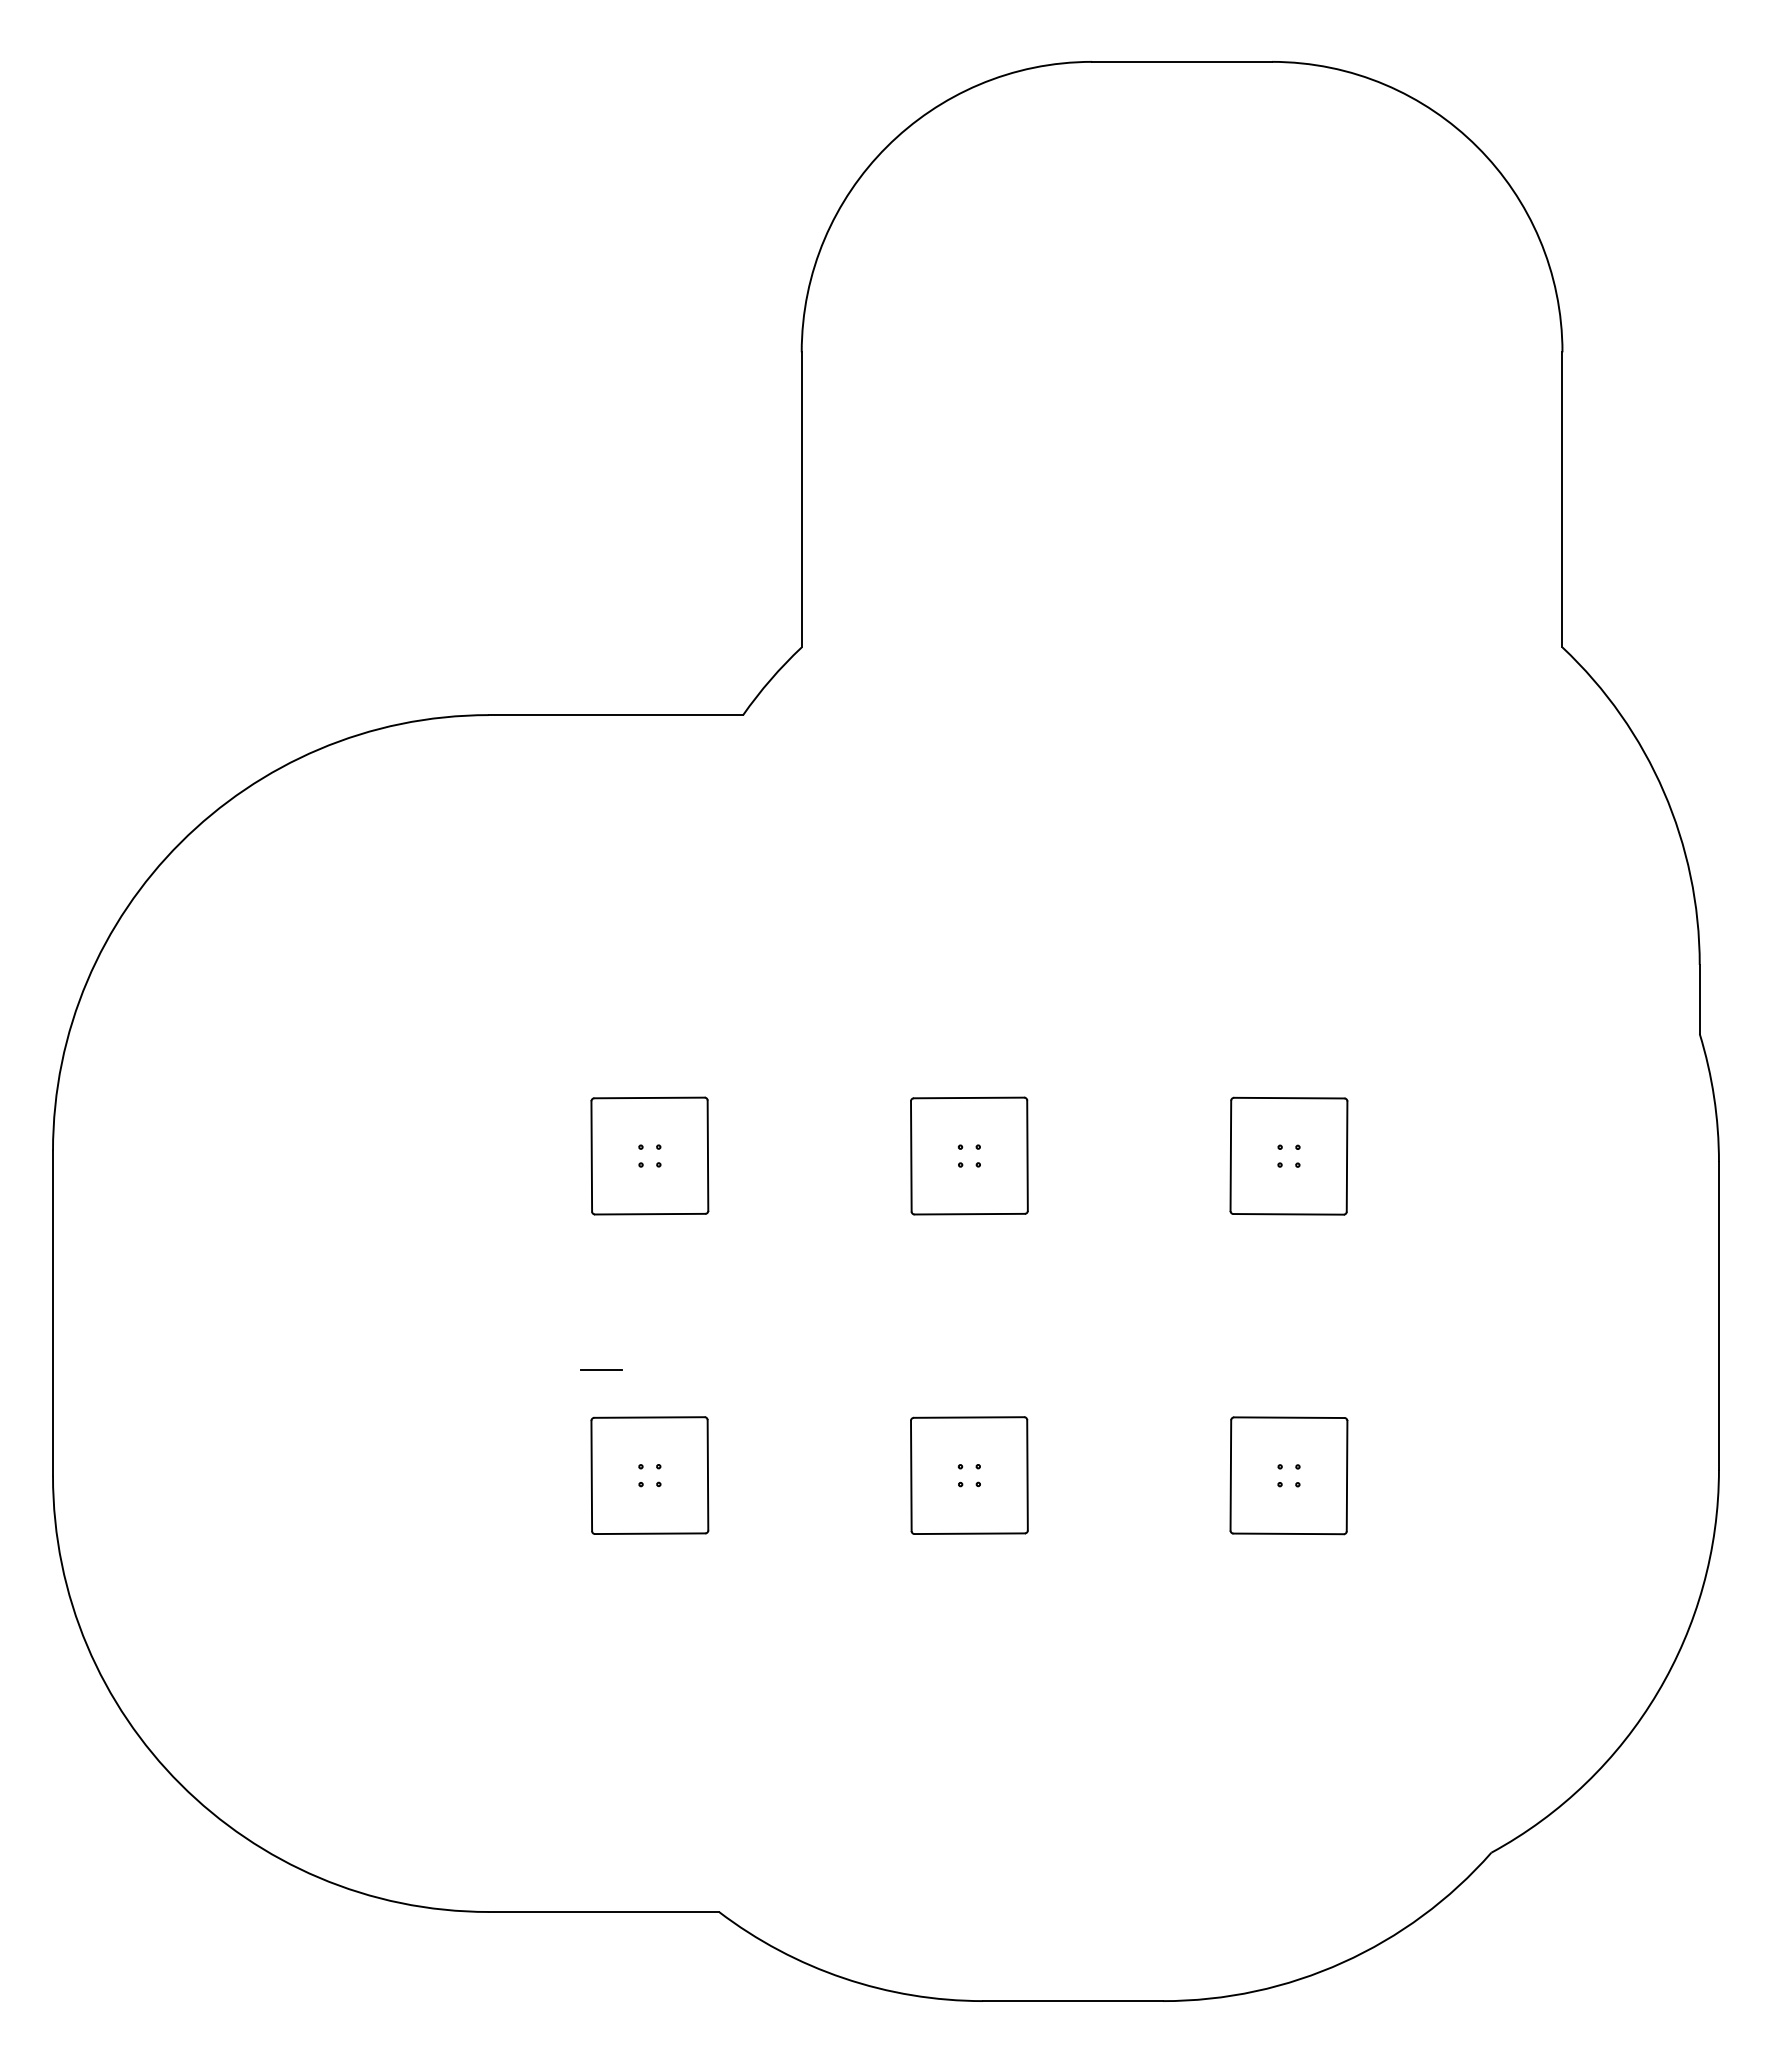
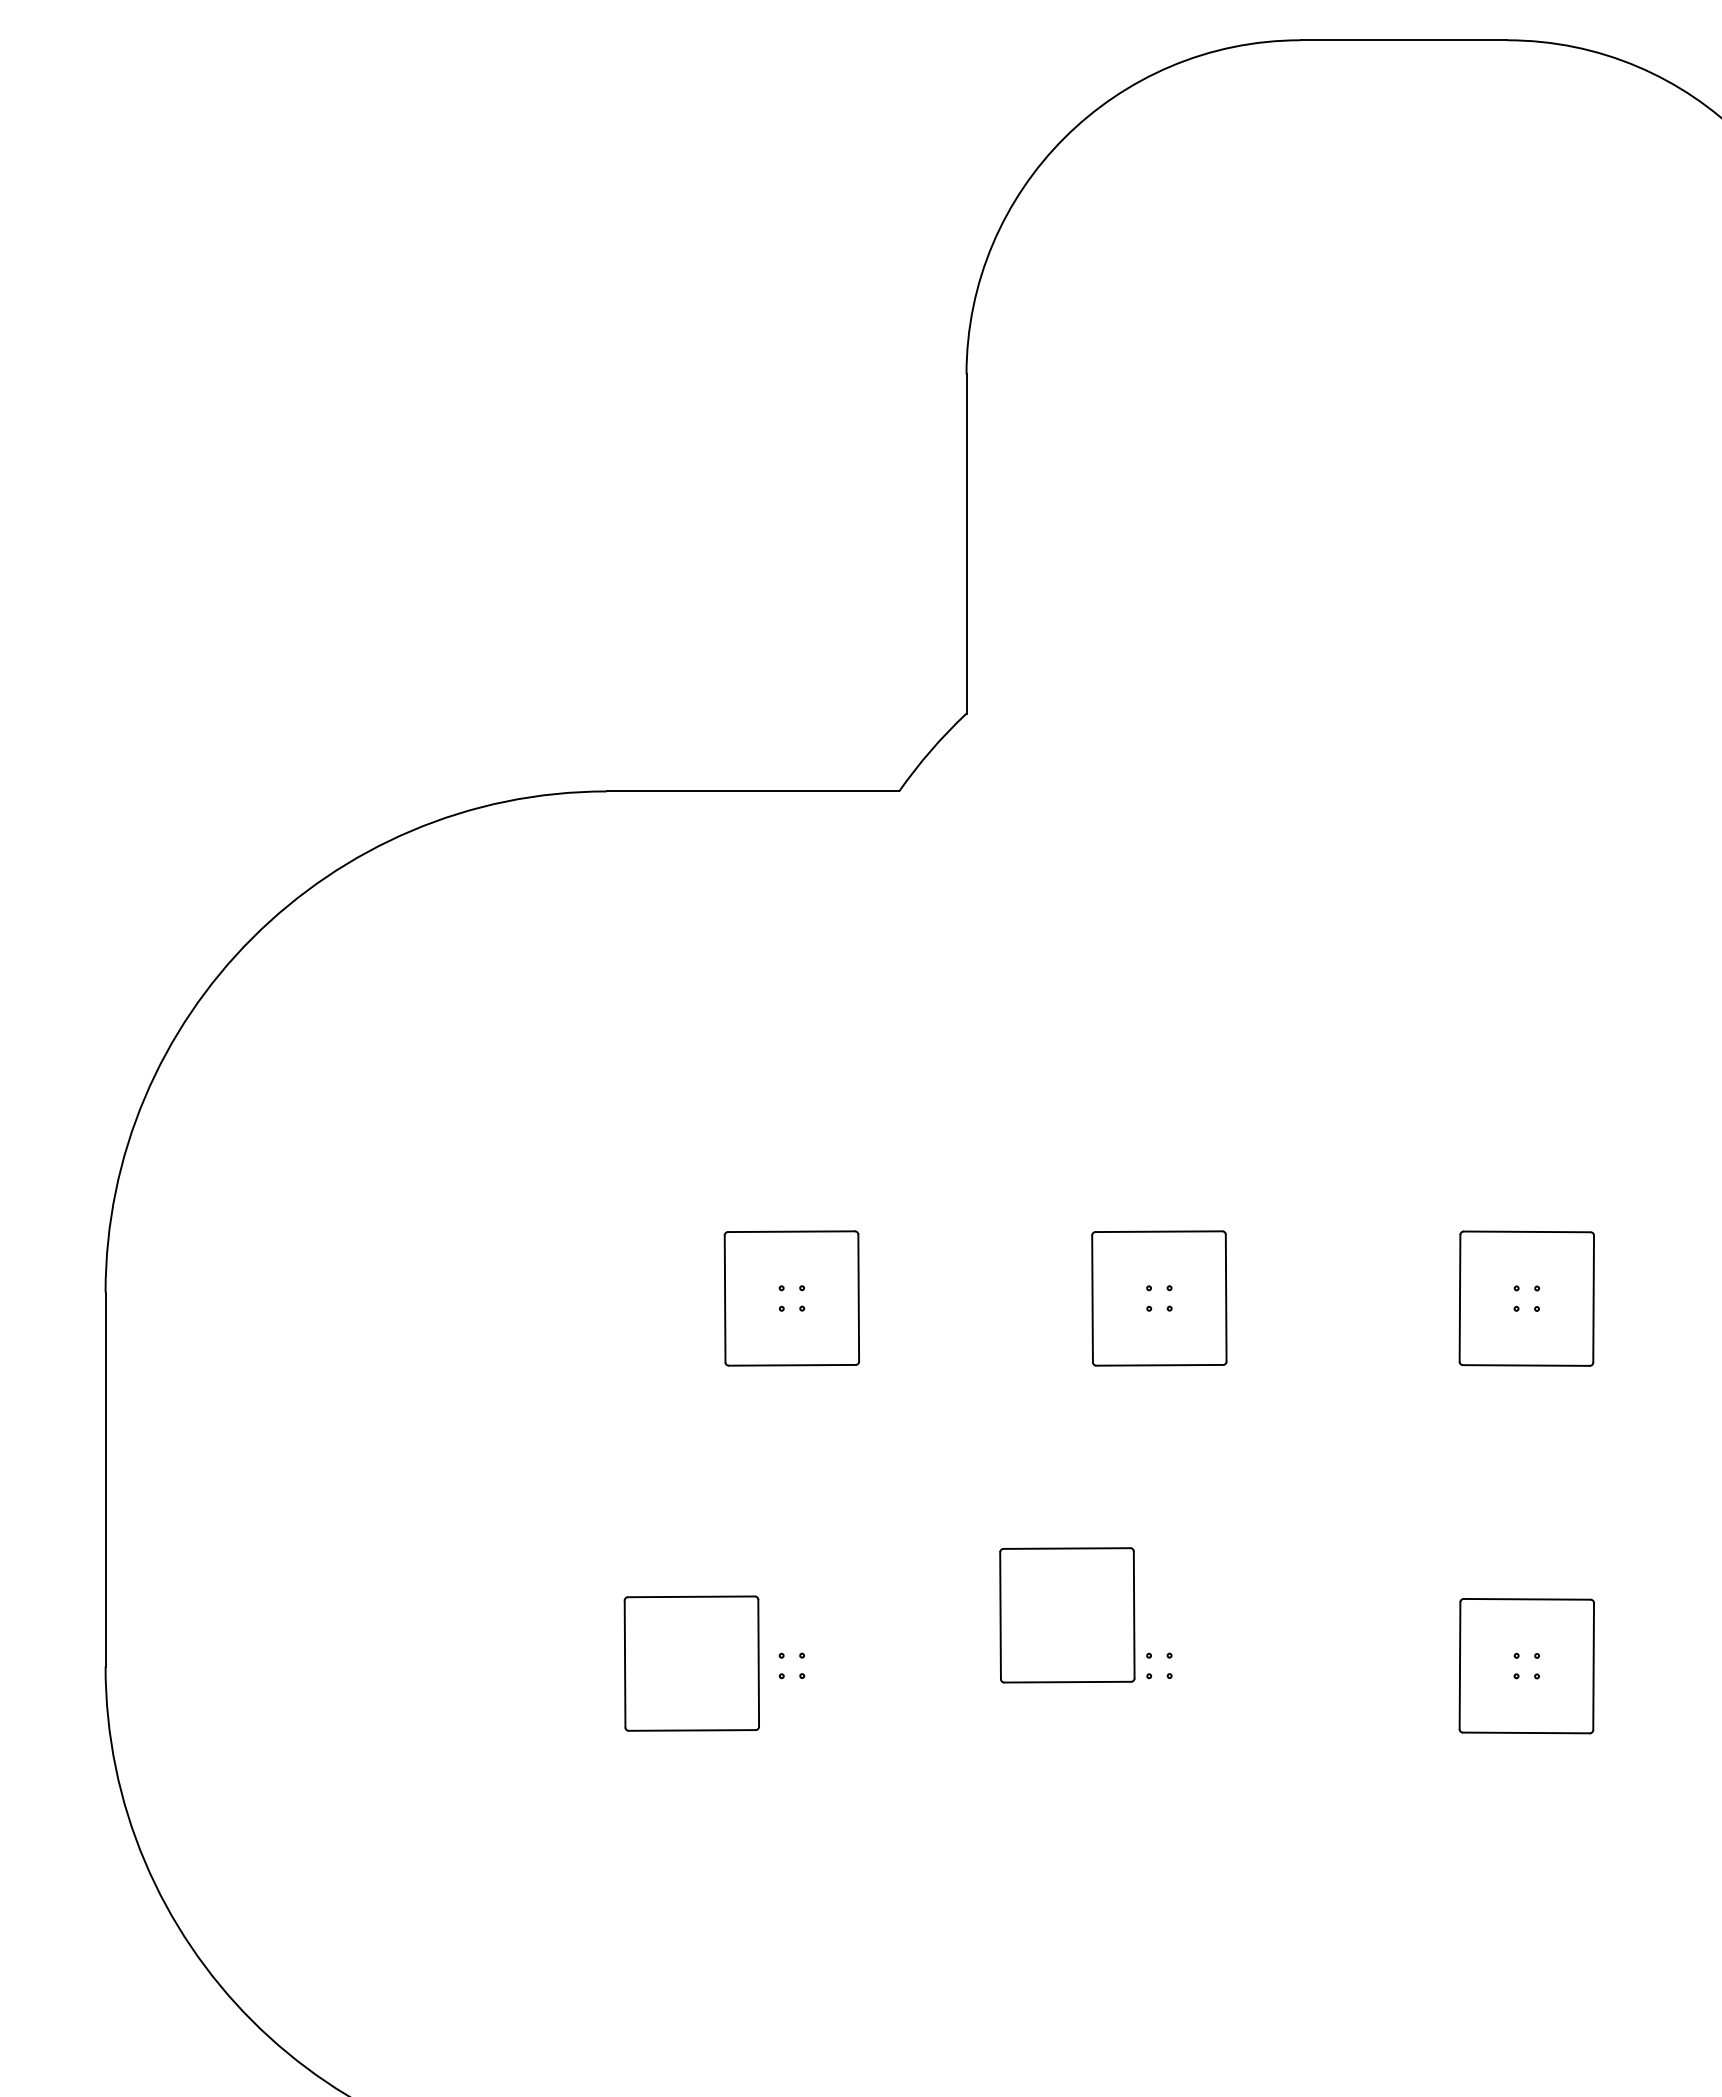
line: (601, 1369) -> (736, 1543), removed
part: (649, 1475) -> (691, 1663), moved
part: (969, 1475) -> (1067, 1615), moved

